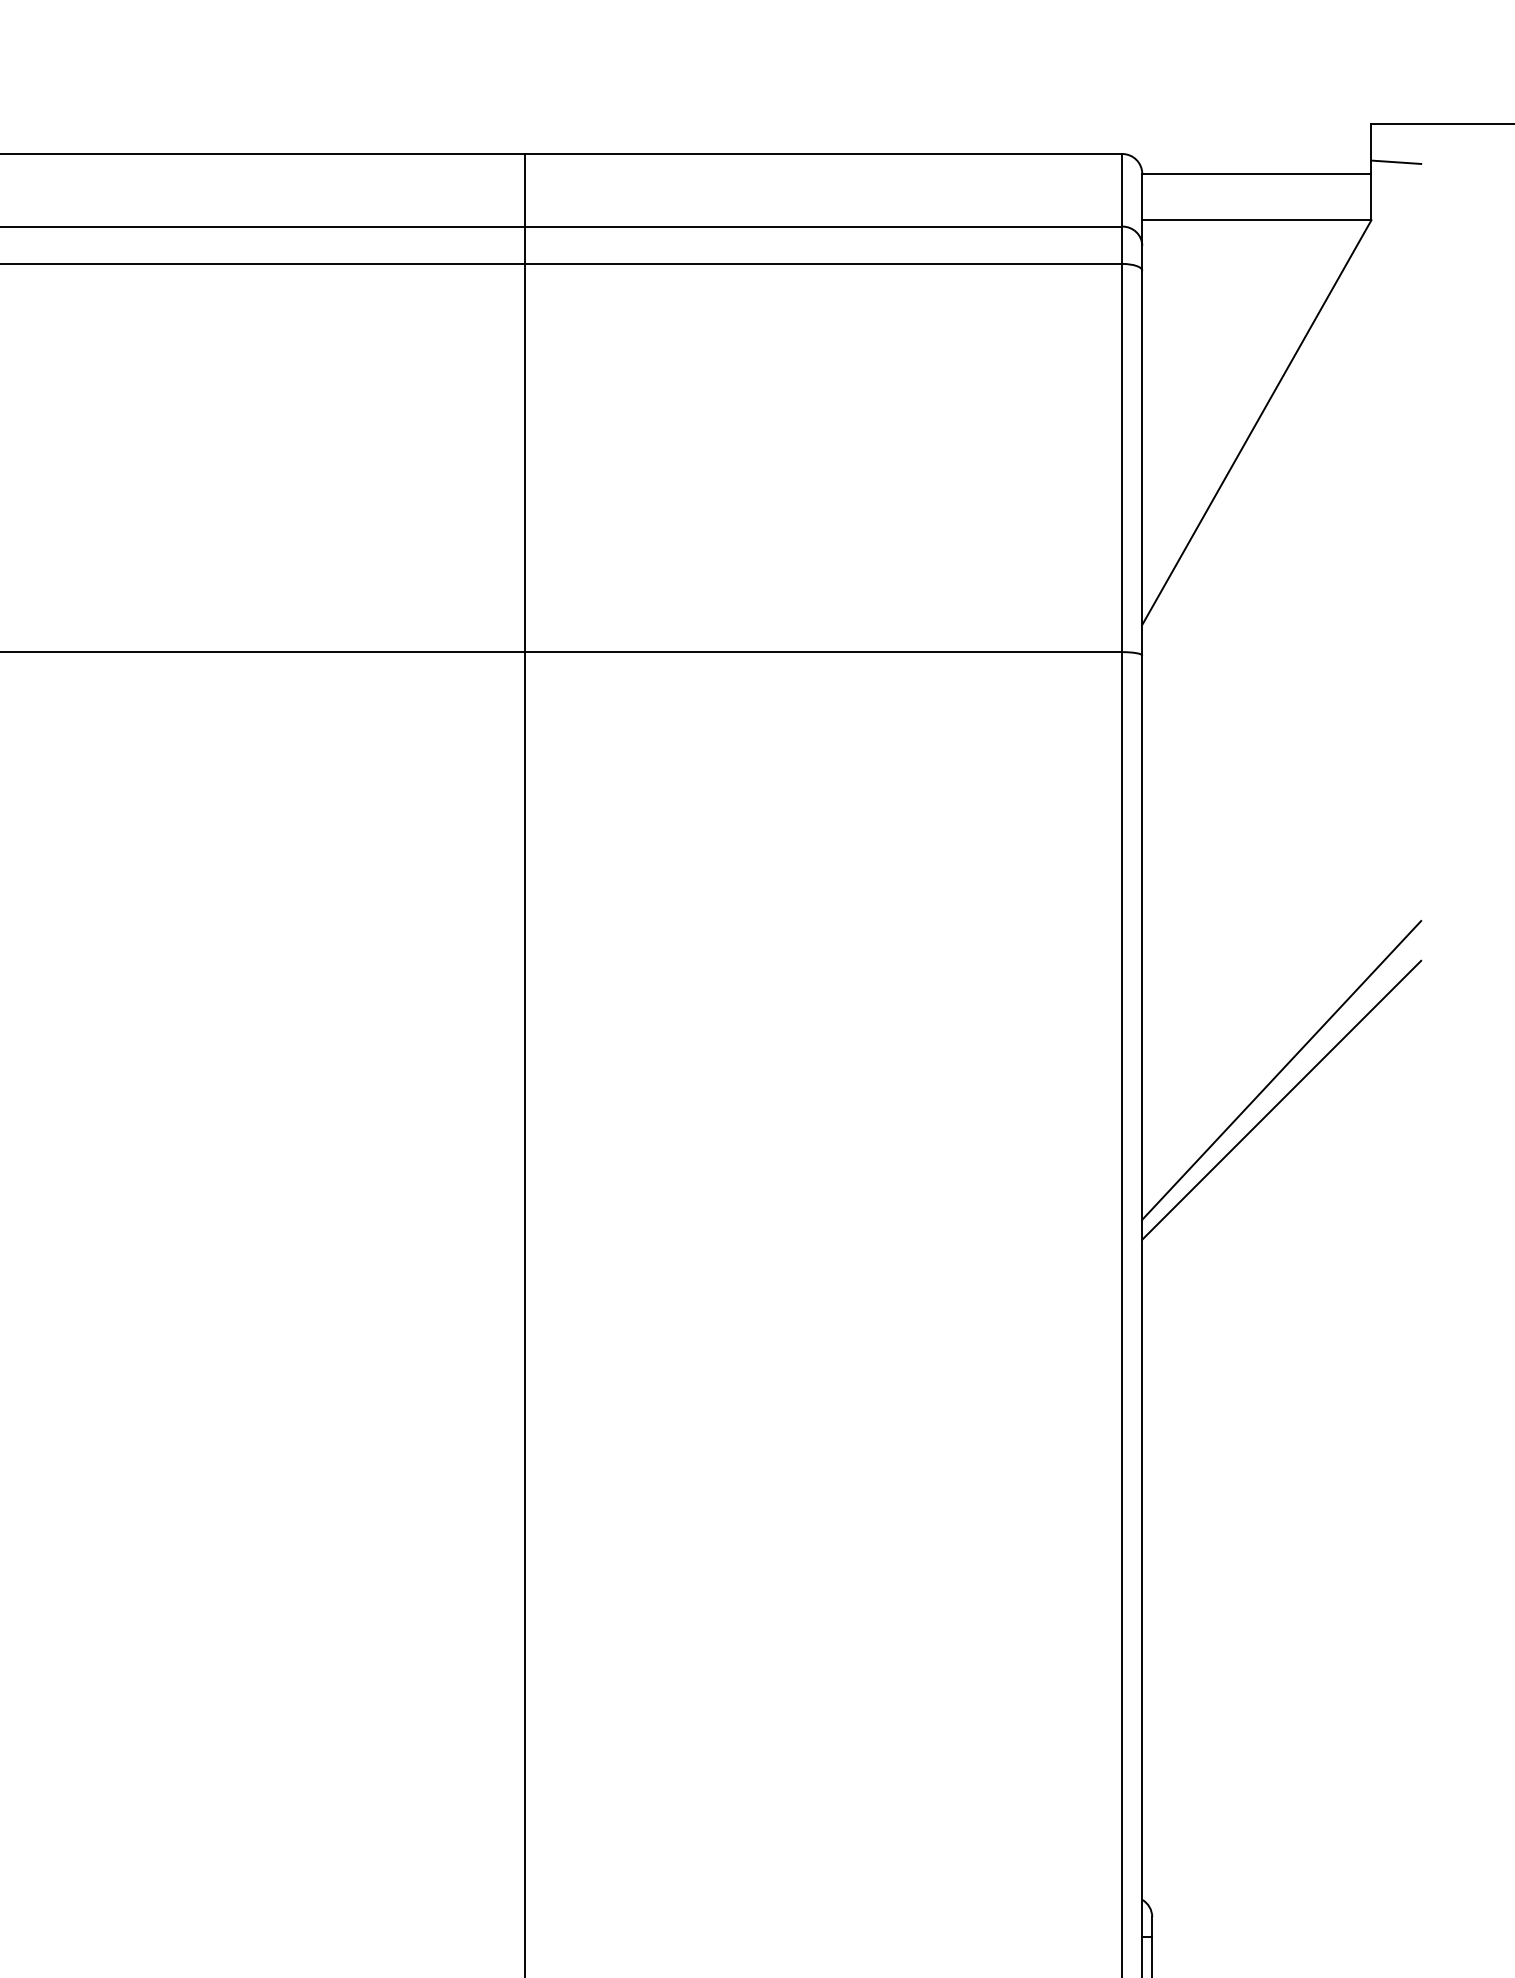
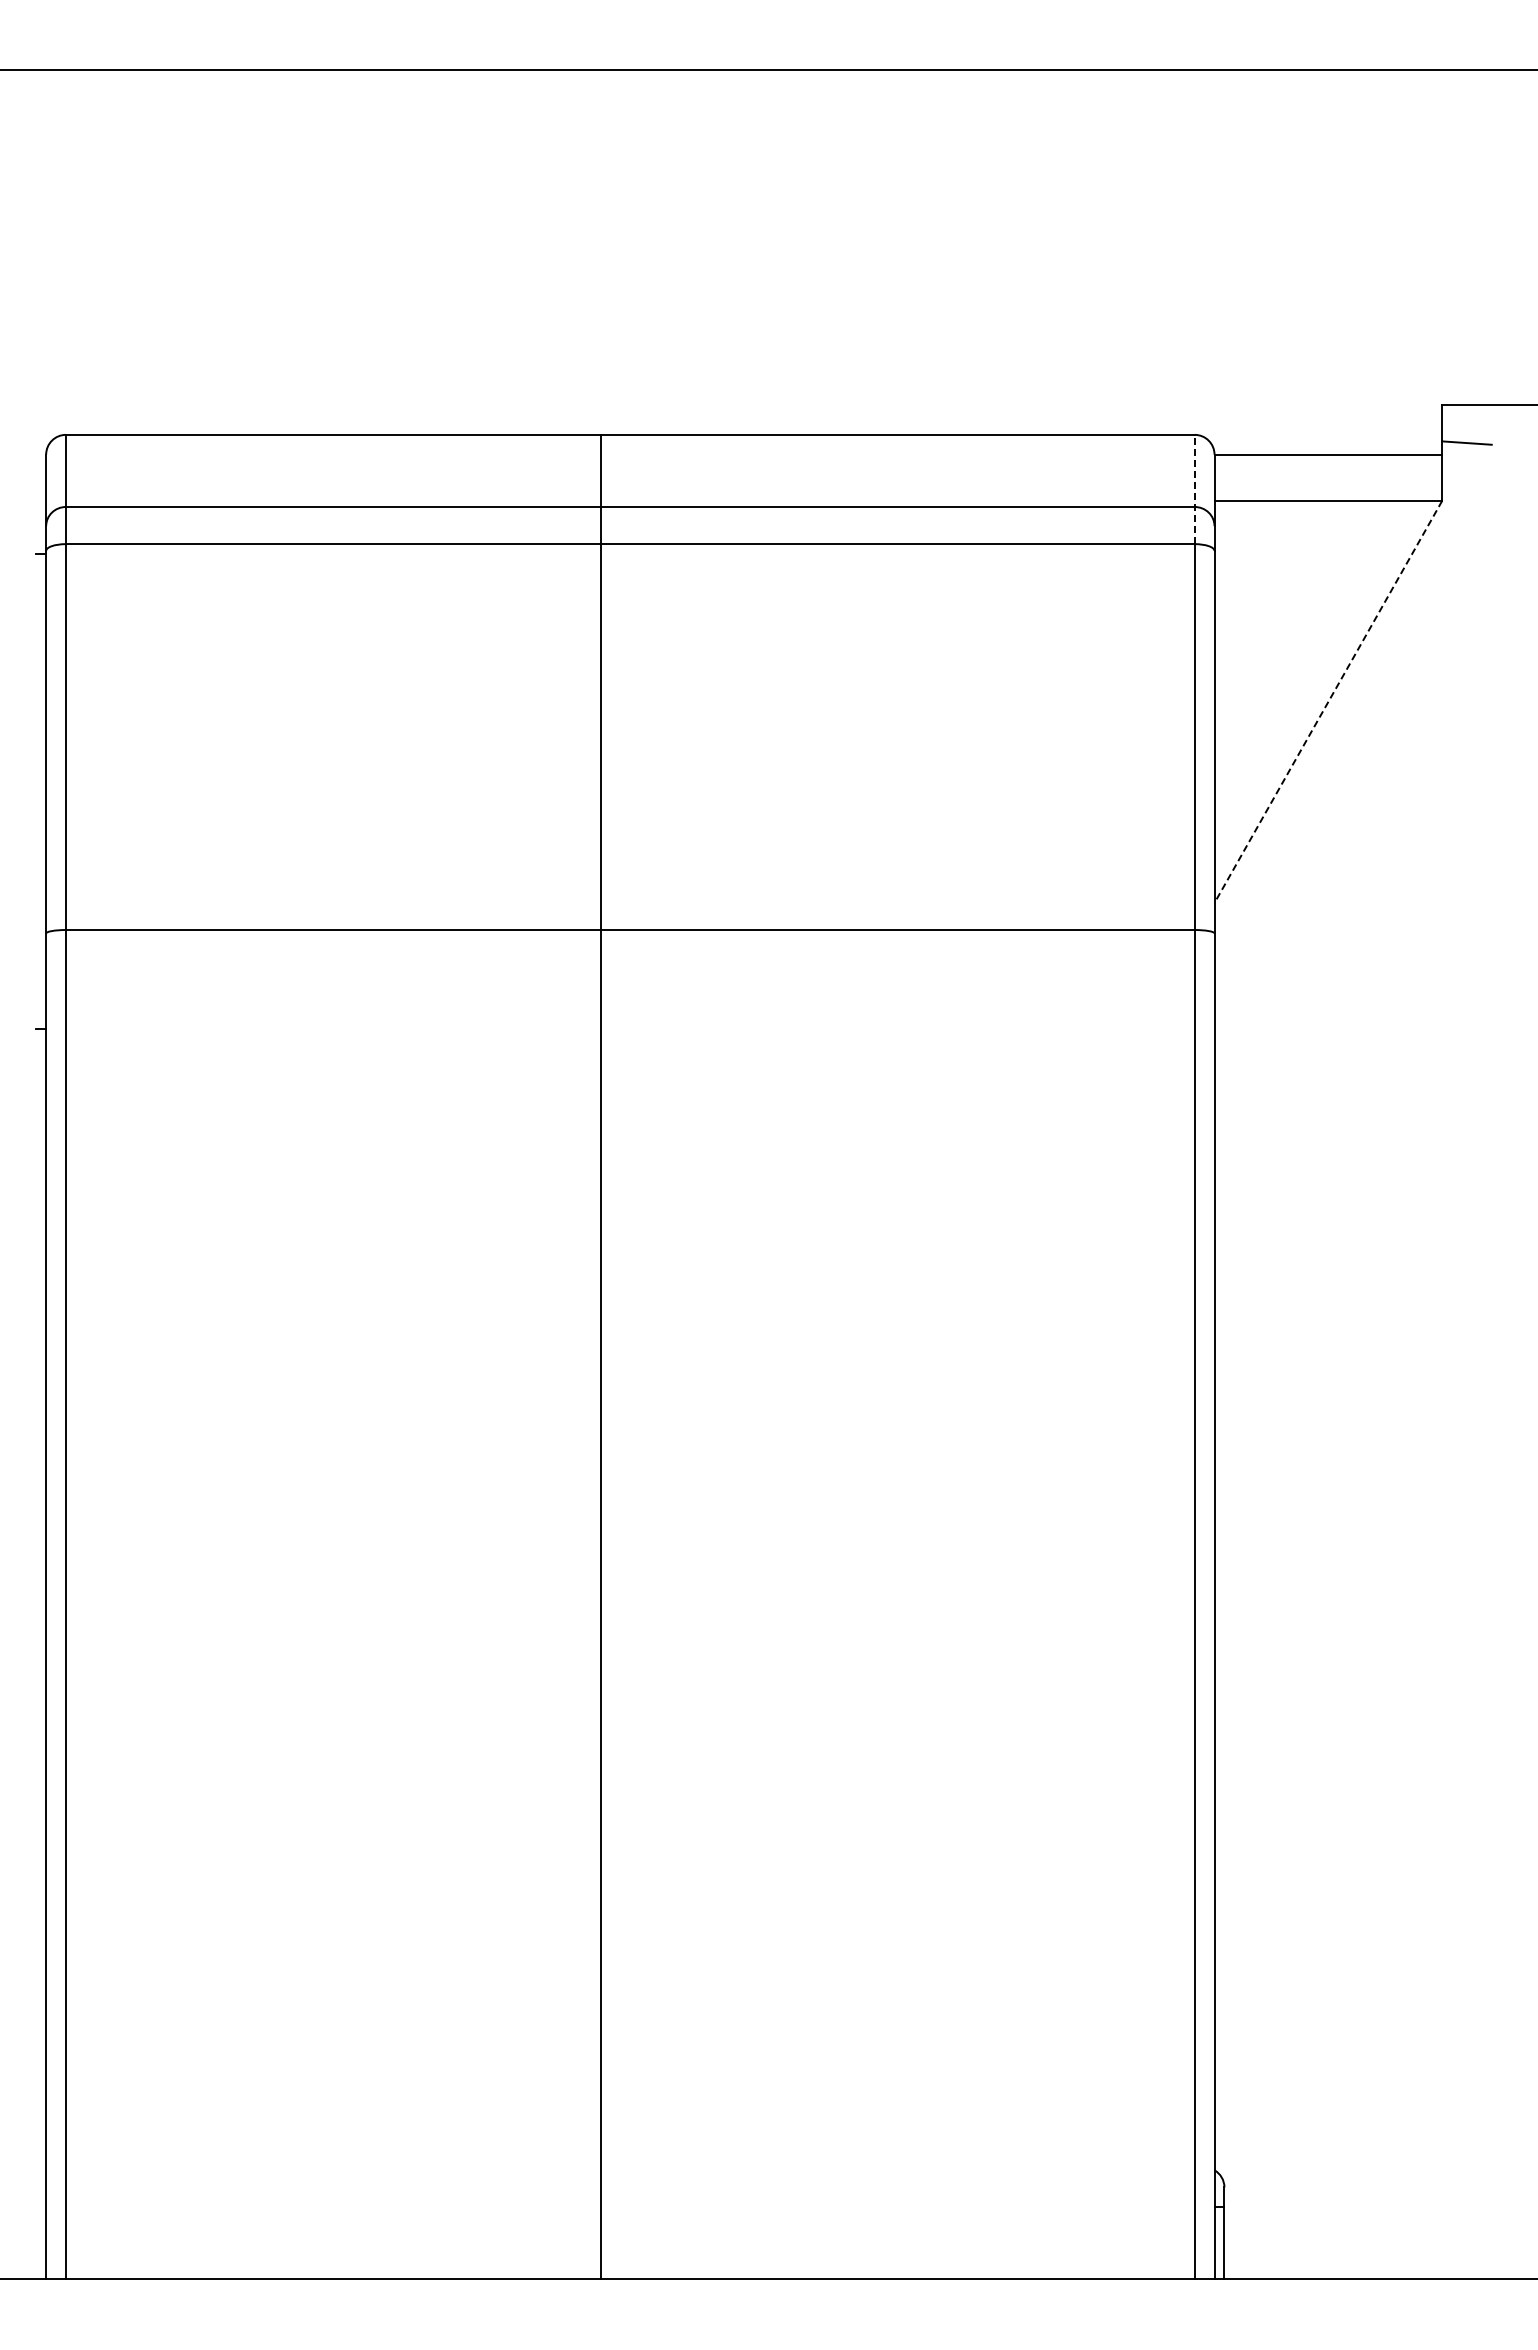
line: (1122, 208) -> (1194, 489), solid -> dashed
line: (1256, 423) -> (1328, 702), solid -> dashed
line: (1281, 1070) -> (1352, 1345), removed
line: (1281, 1100) -> (1352, 1375), removed

